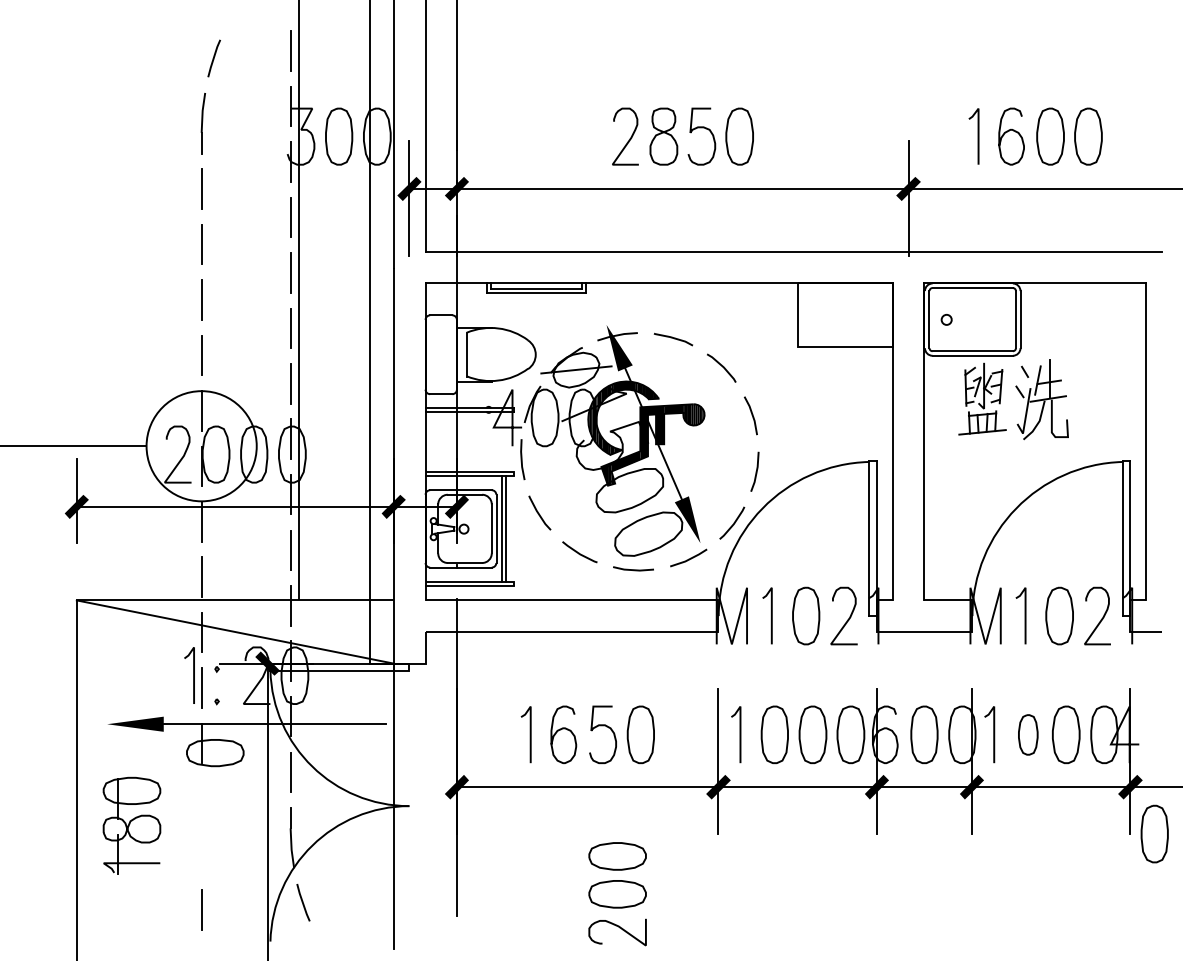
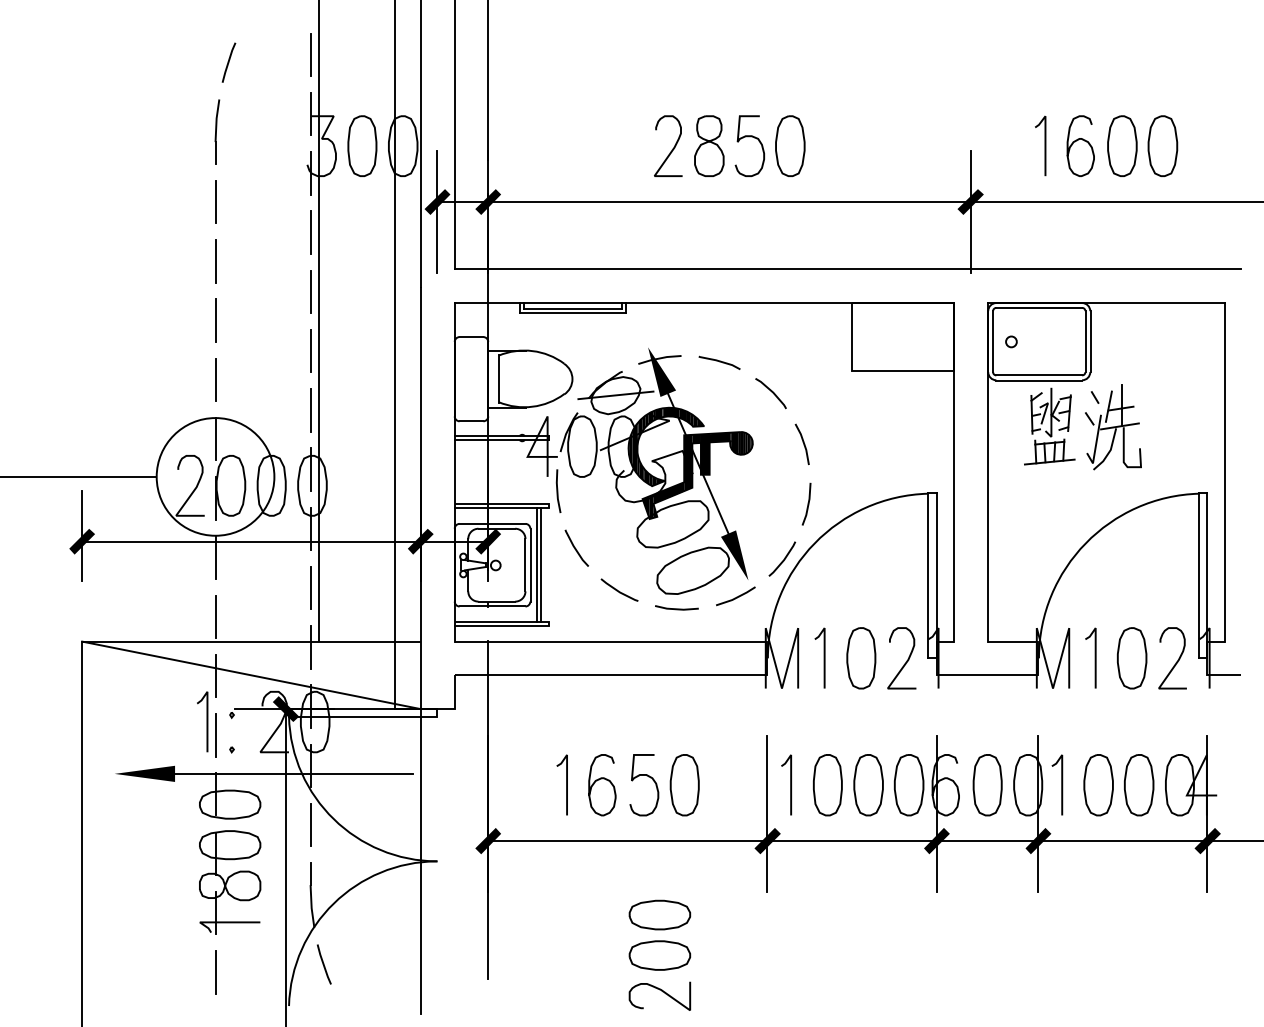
part: (1028, 735) -> (1098, 785), size x1.43
part: (132, 825) -> (230, 882), moved
part: (1154, 834) -> (1233, 891), removed

